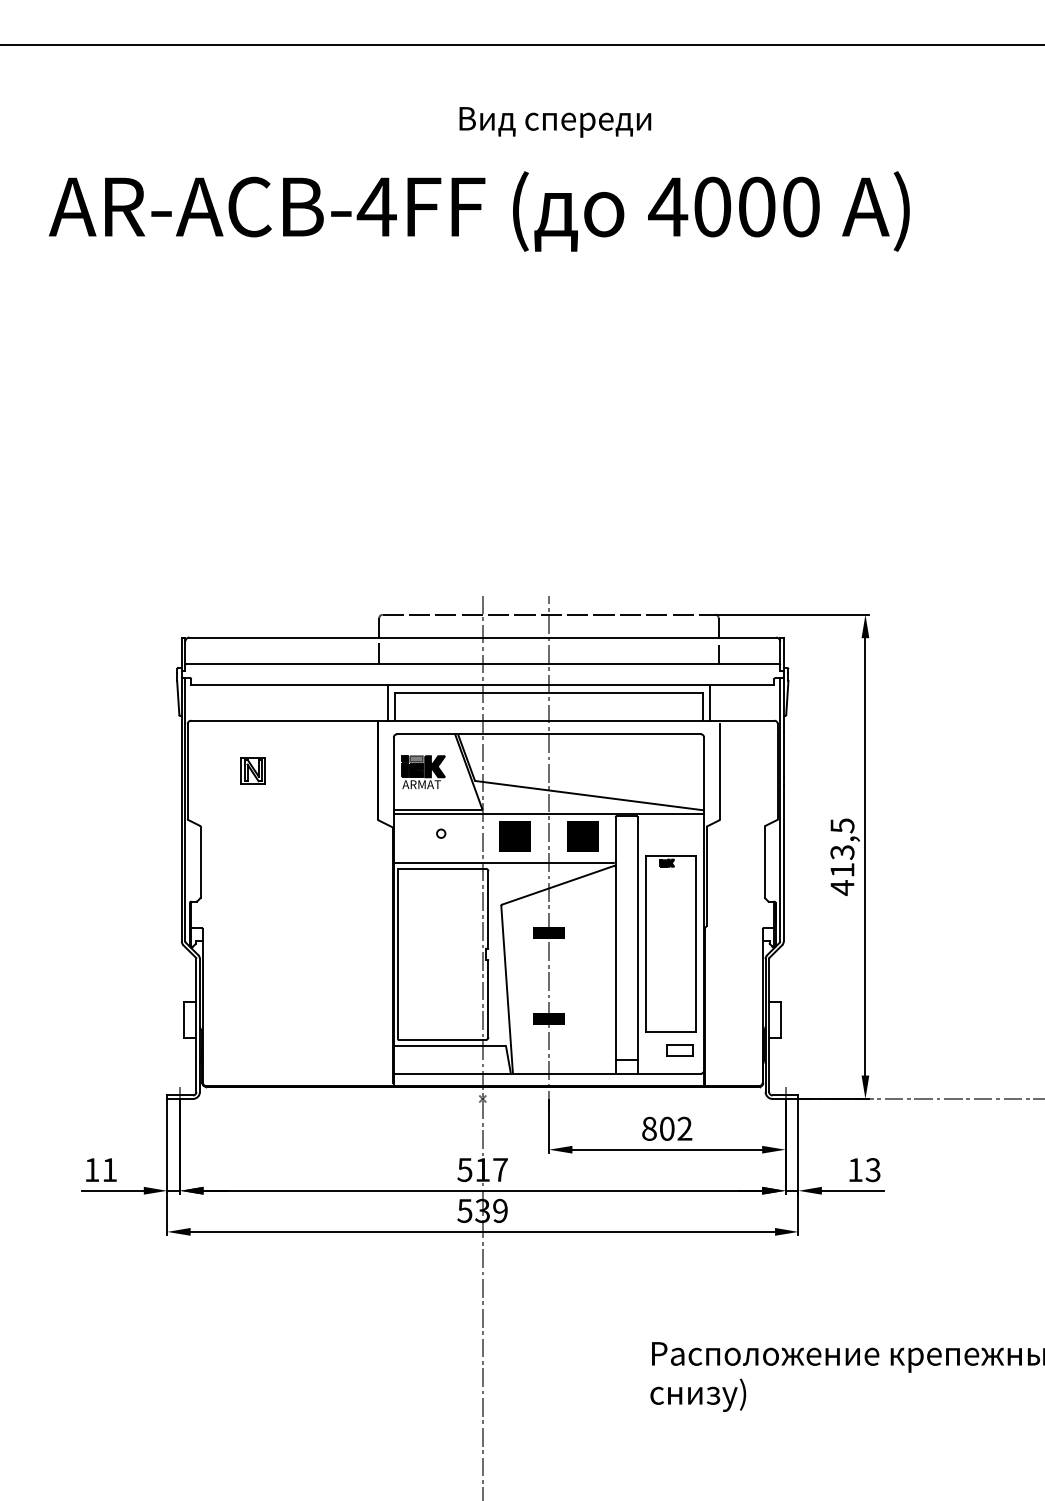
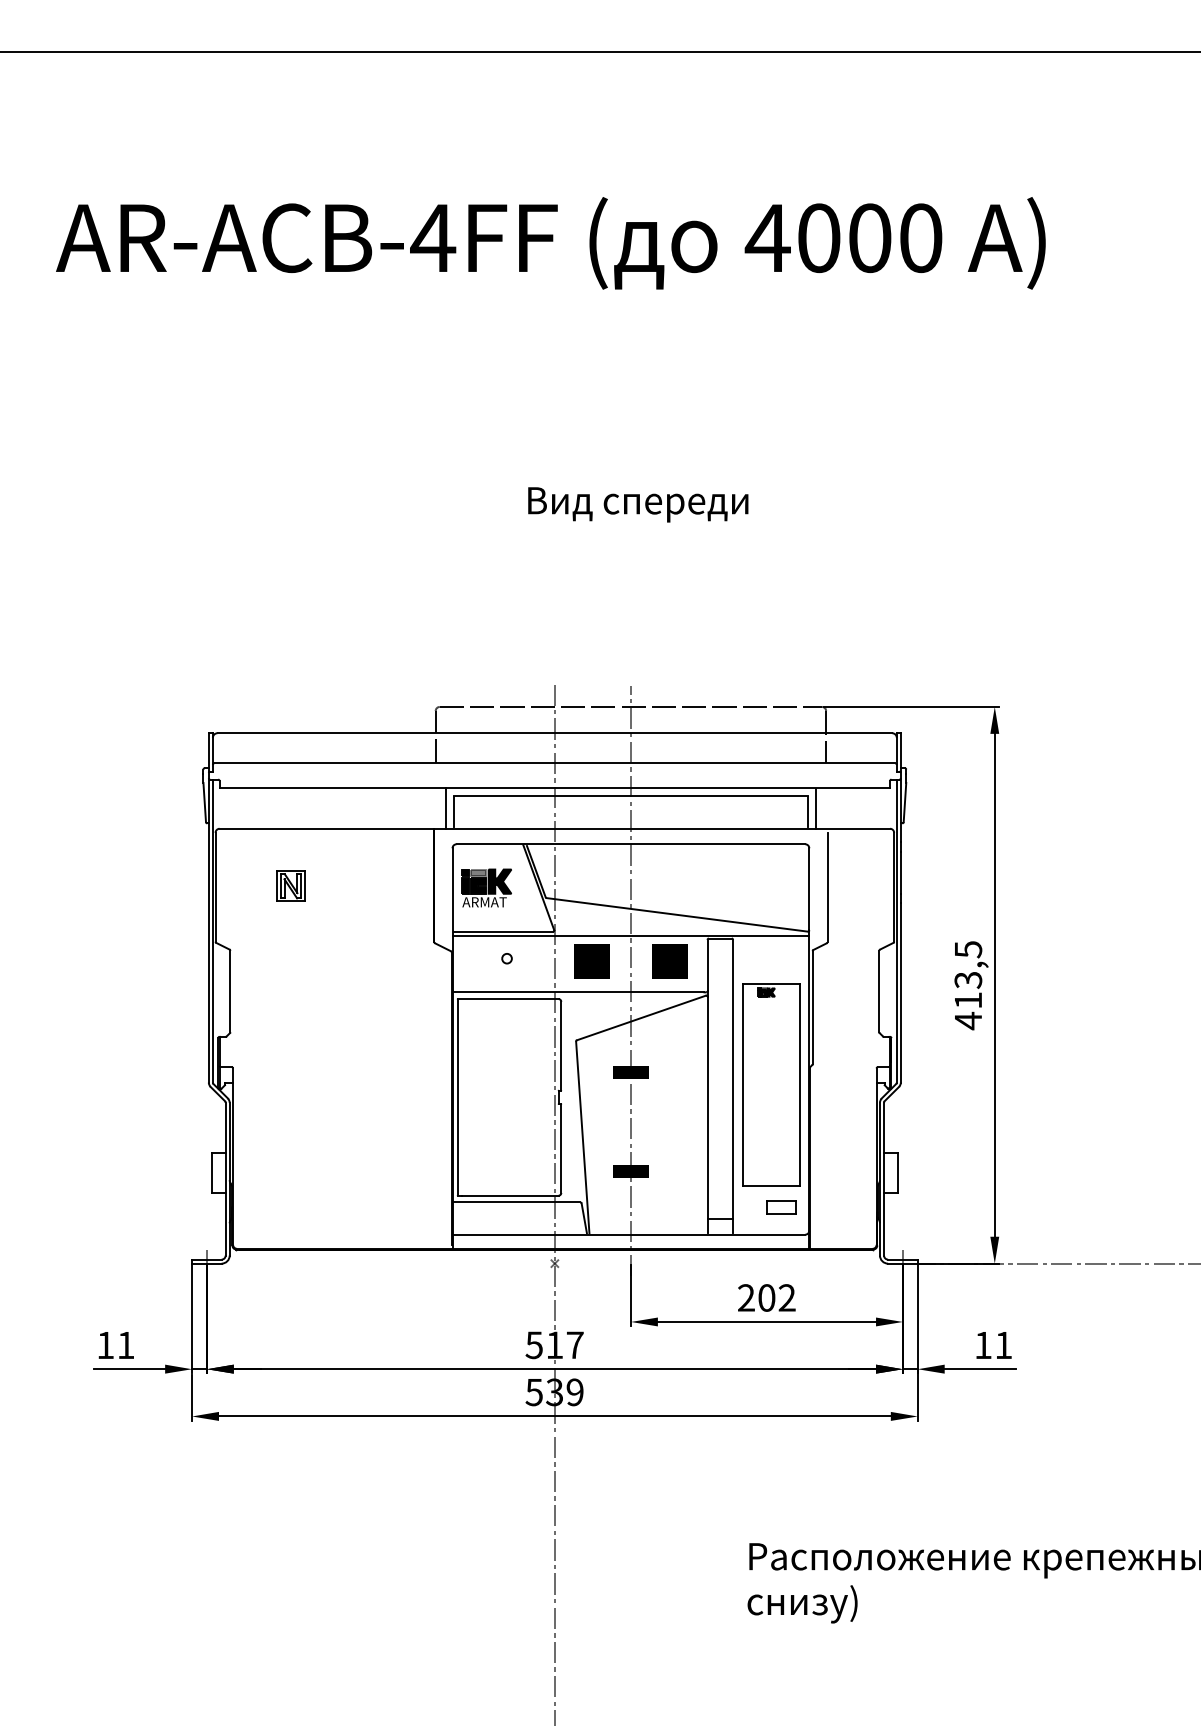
text: (555, 122) -> (638, 504), moved
text: (649, 1128) -> (746, 1297), 802 -> 202
text: (873, 1170) -> (1003, 1345), 13 -> 11

